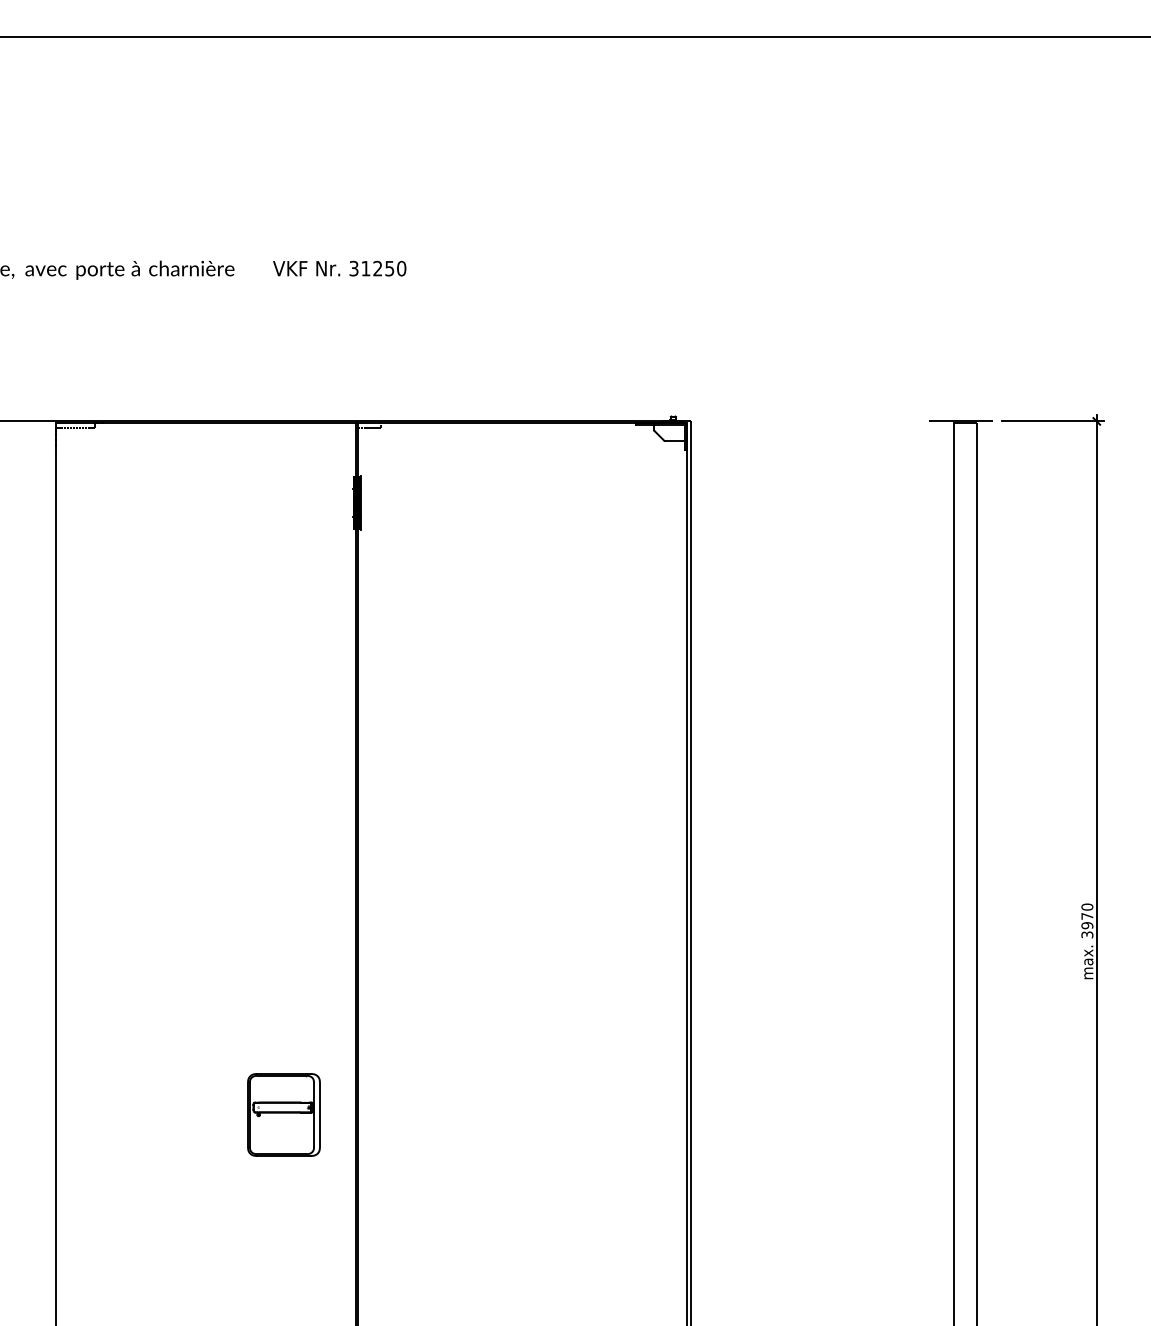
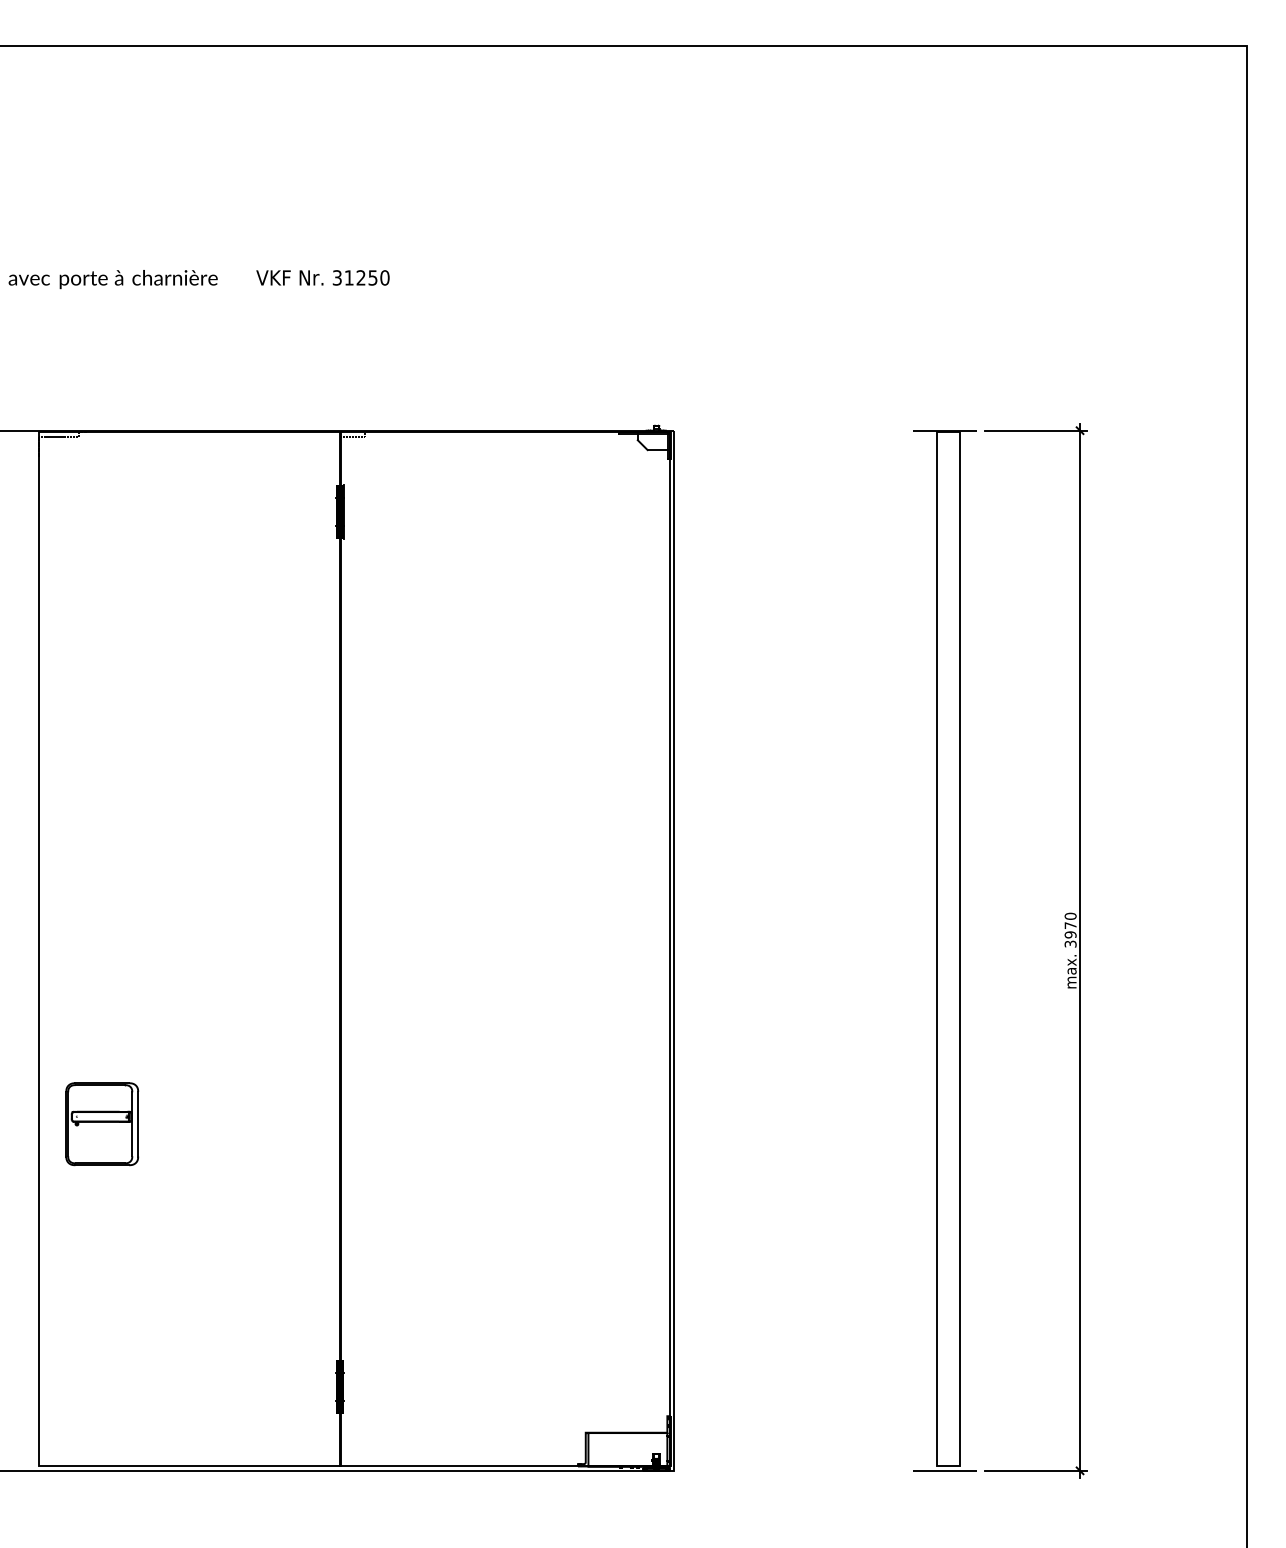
part: (284, 1115) -> (102, 1124), moved

